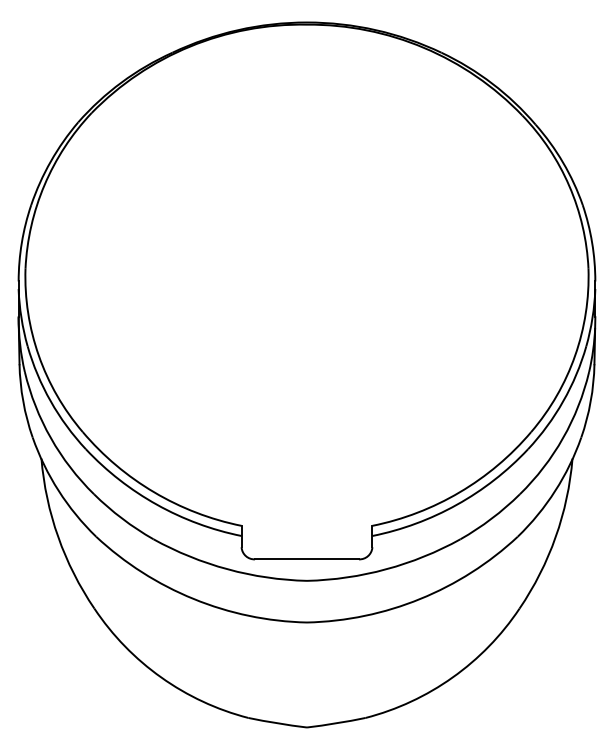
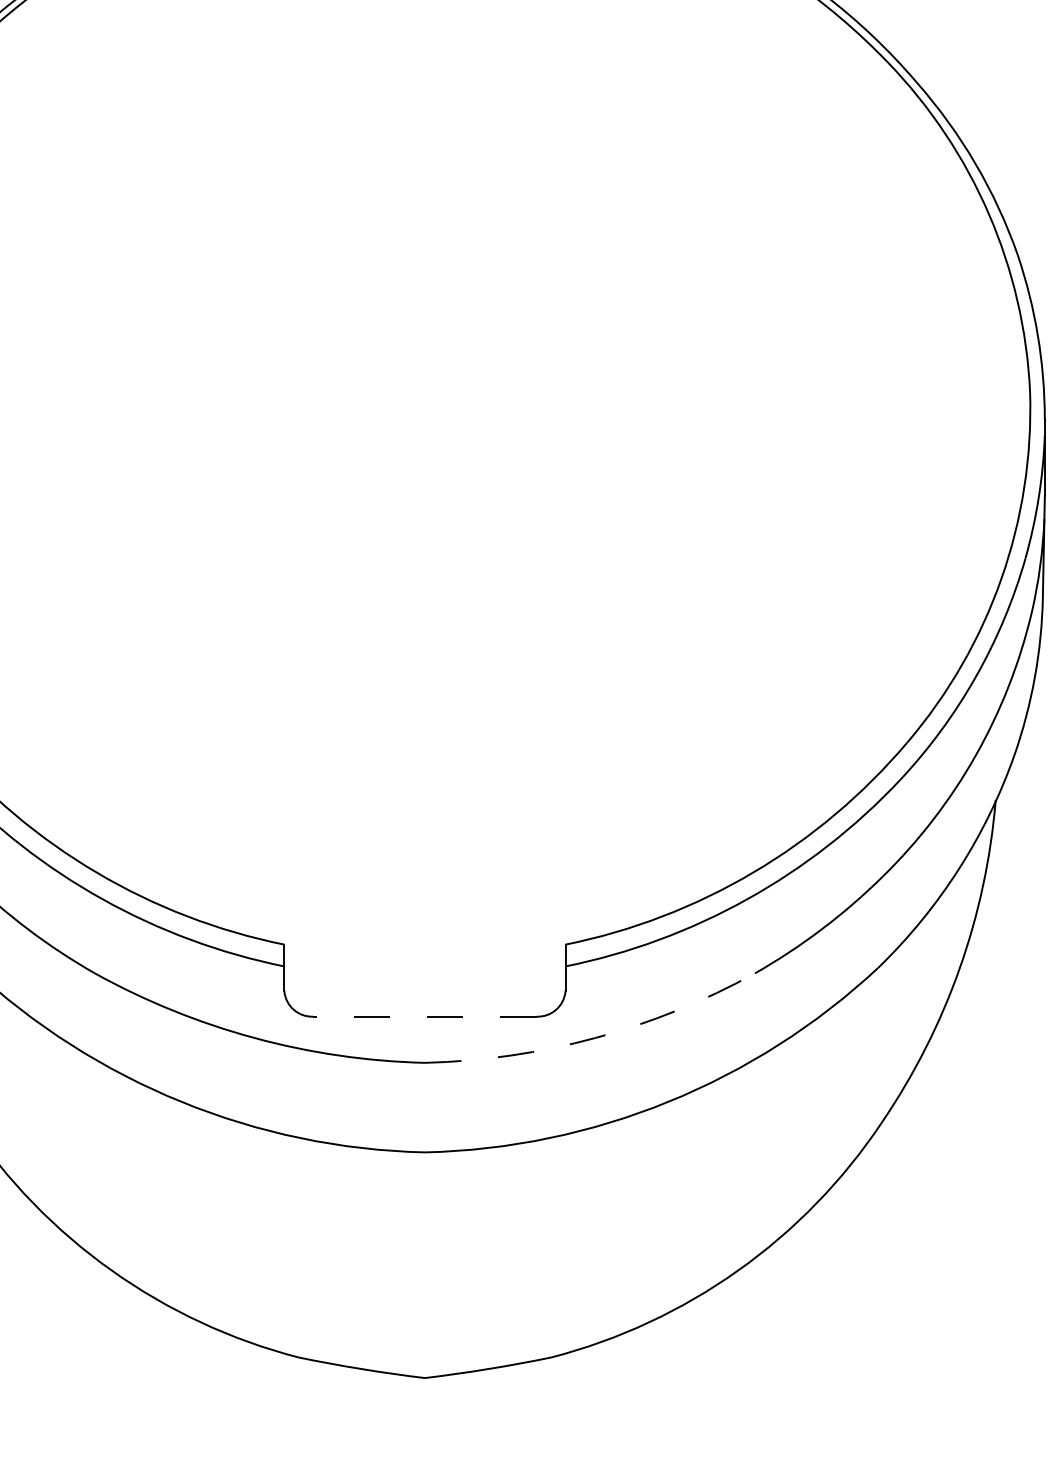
line: (307, 559) -> (426, 1016), solid -> dashed
arc: (386, 569) -> (595, 1038), solid -> dashed

